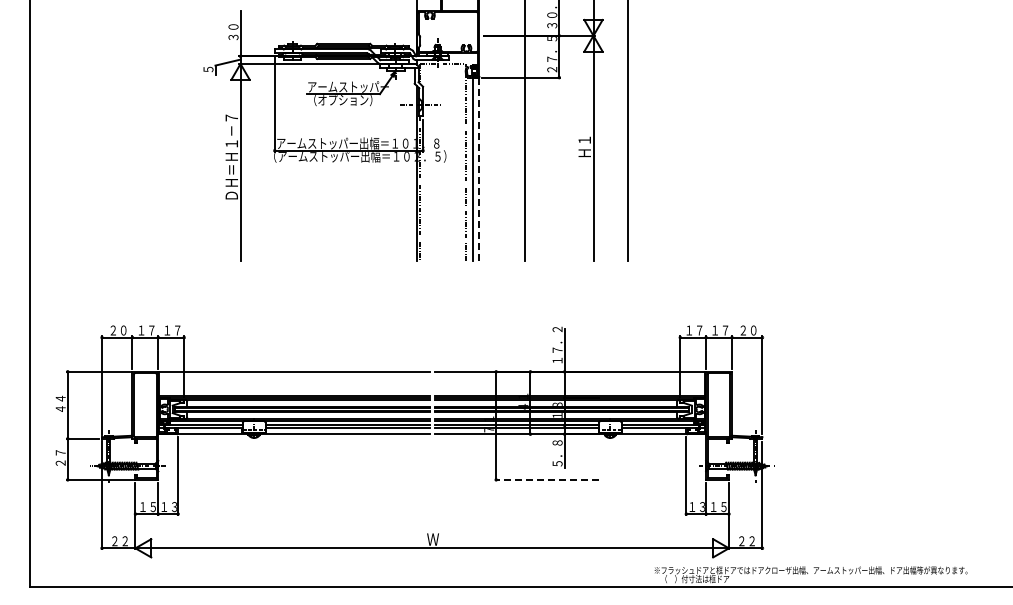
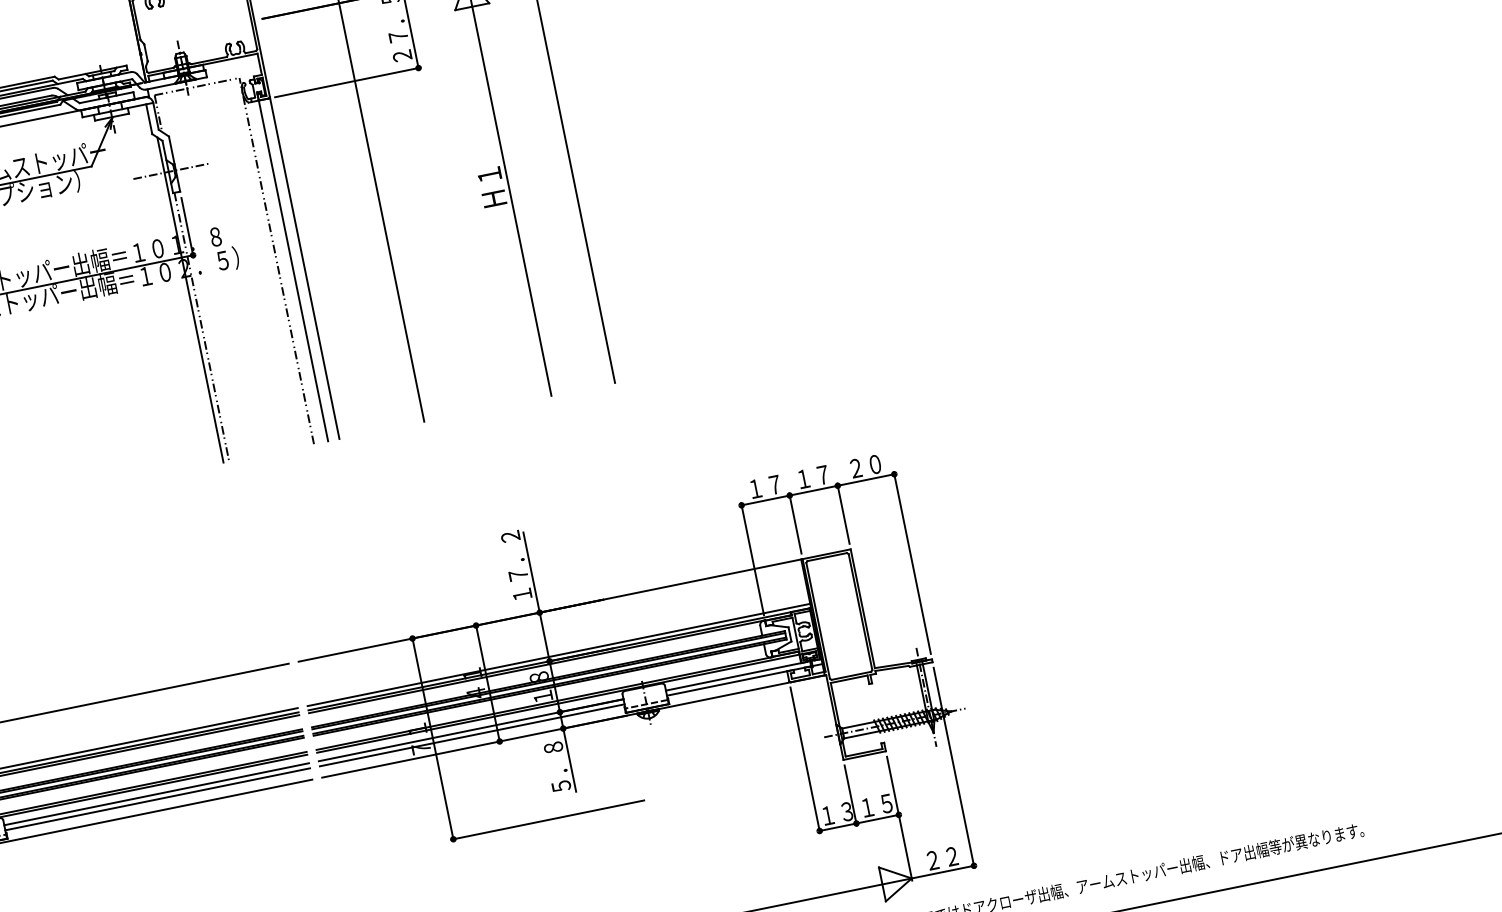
line: (479, 169) -> (305, 268), dashed -> solid
line: (546, 479) -> (546, 819), dashed -> solid

